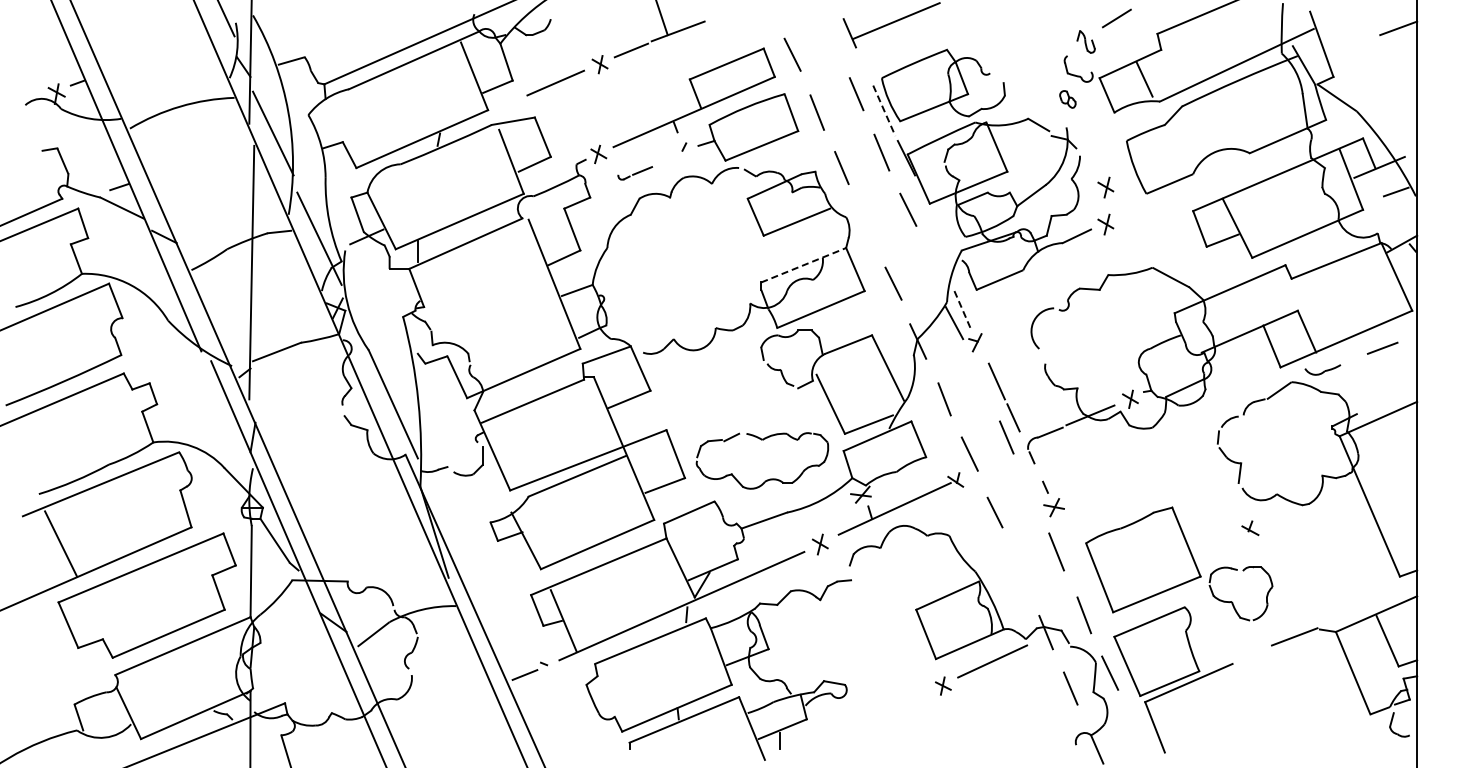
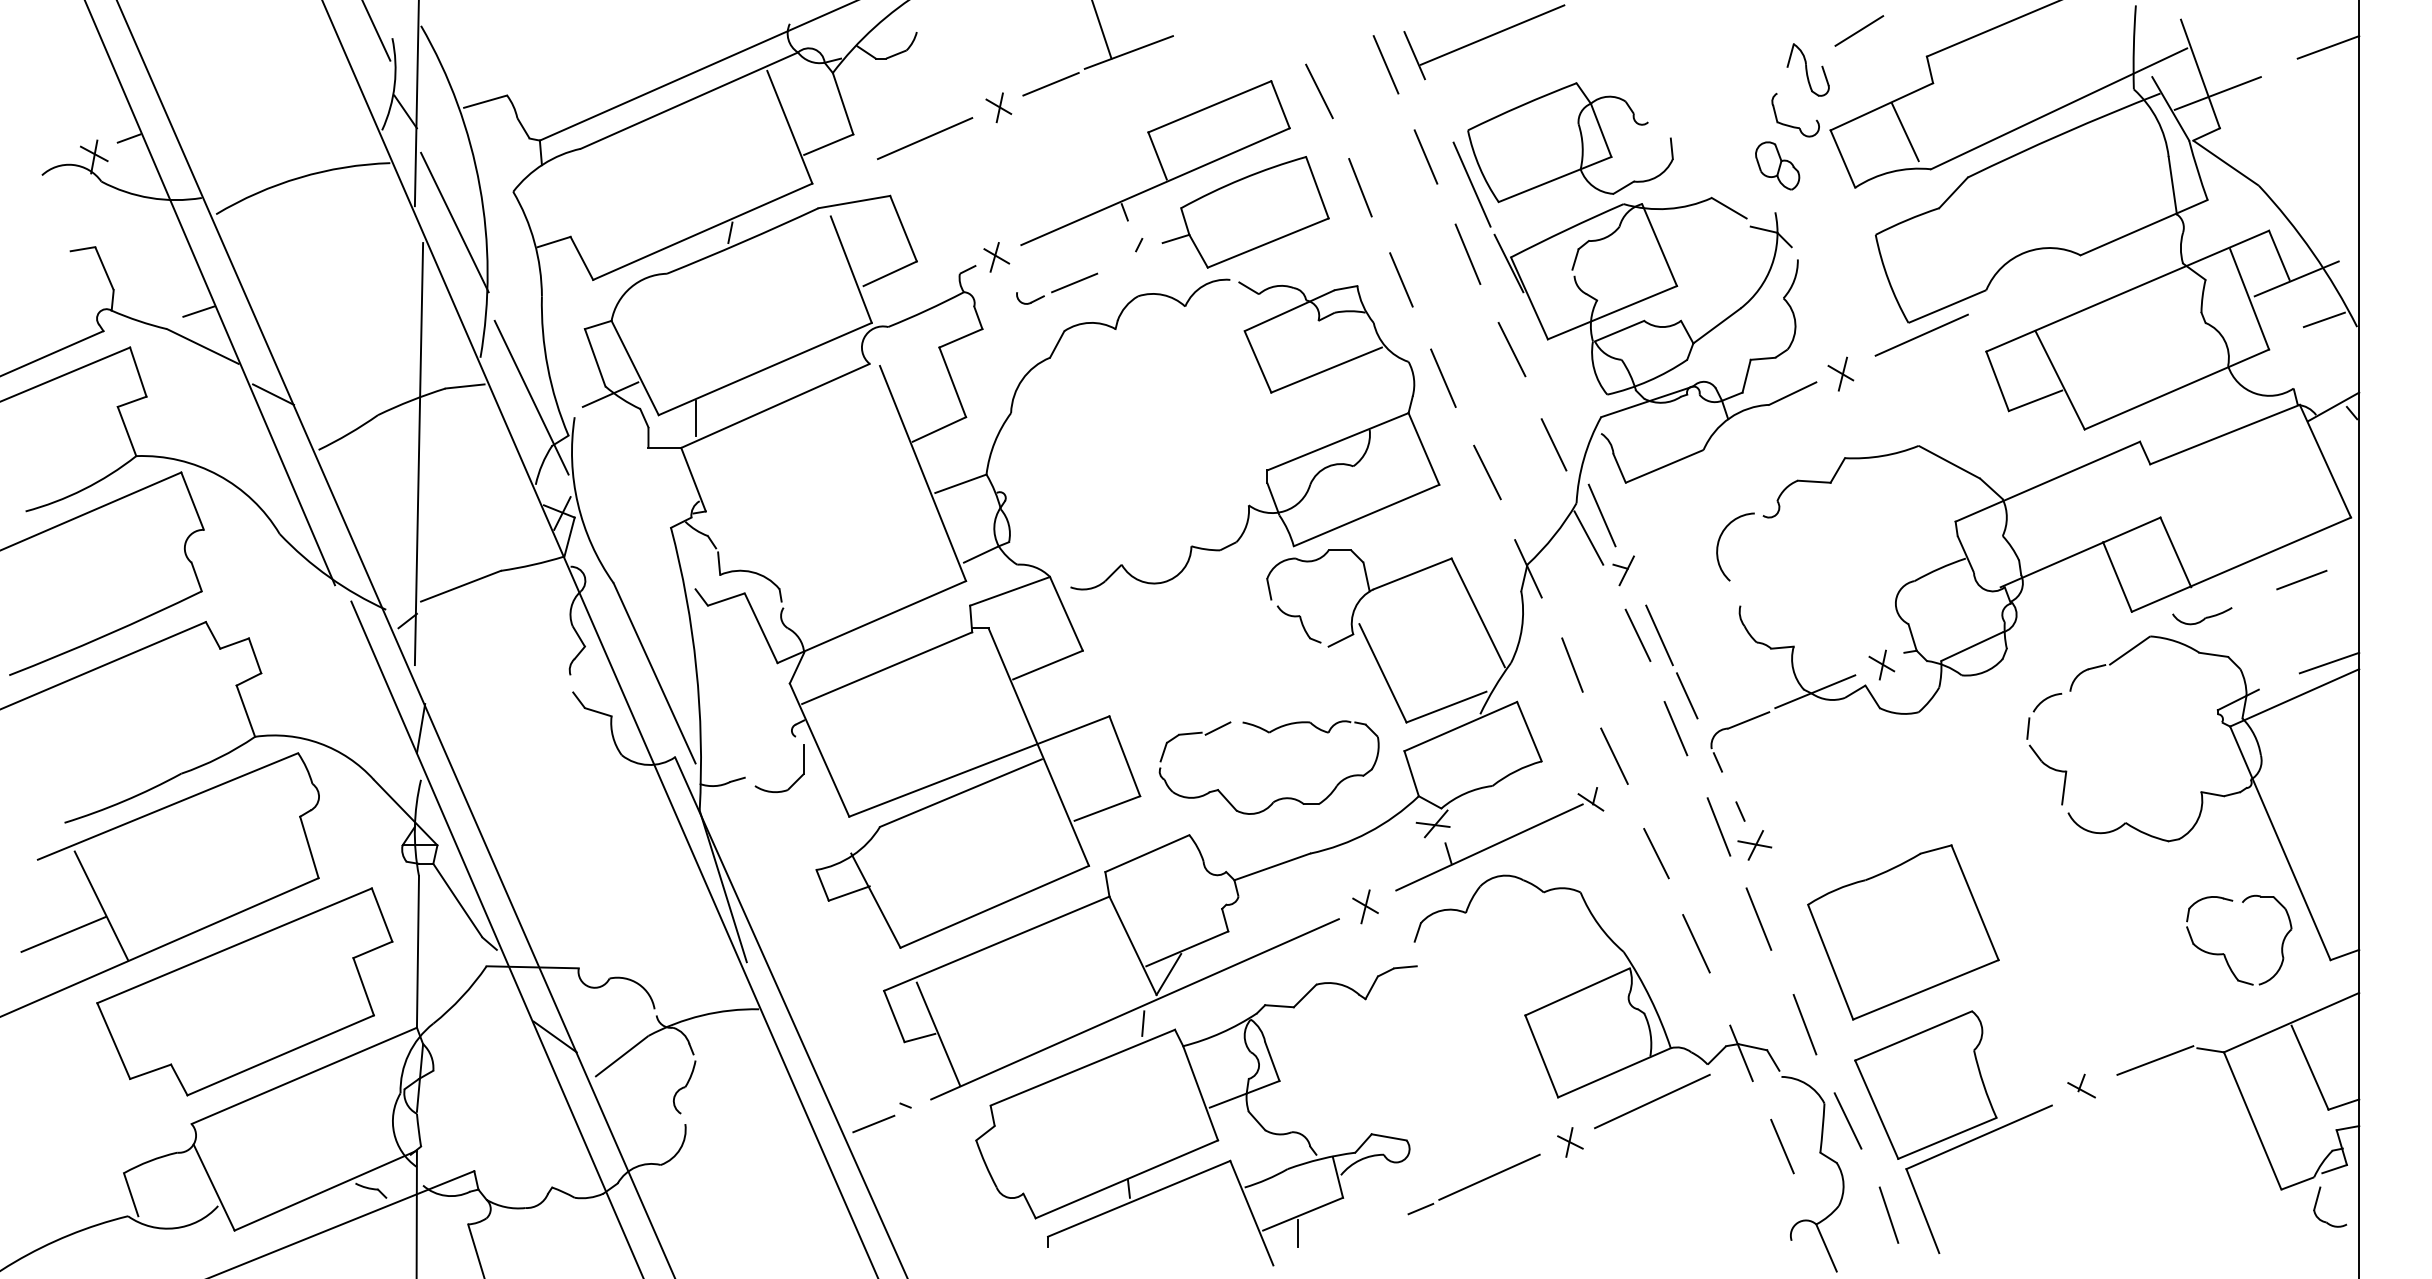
line: (832, 38) -> (1385, 64), added
part: (1085, 41) -> (1807, 69), size x1.43
line: (1332, 55) -> (2218, 92), added
part: (1067, 99) -> (1777, 165), size x1.67
line: (884, 110) -> (1472, 184), dashed -> solid
part: (635, 173) -> (1057, 289), size x1.43
part: (1105, 187) -> (1840, 312), removed
line: (1154, 200) -> (1921, 333), added
line: (866, 226) -> (1442, 377), added
line: (803, 265) -> (1337, 442), dashed -> solid
line: (933, 266) -> (1553, 443), added
line: (962, 309) -> (1602, 515), dashed -> solid
line: (983, 381) -> (1637, 635), added
line: (1399, 397) -> (2329, 661), added
line: (1032, 496) -> (1718, 826), added
part: (1250, 528) -> (2081, 1086), moved
line: (38, 560) -> (63, 933), added
line: (1019, 566) -> (1697, 943), added
part: (1232, 601) -> (2224, 953), moved
line: (885, 711) -> (1474, 1184), added
line: (1134, 729) -> (1888, 1214), added

